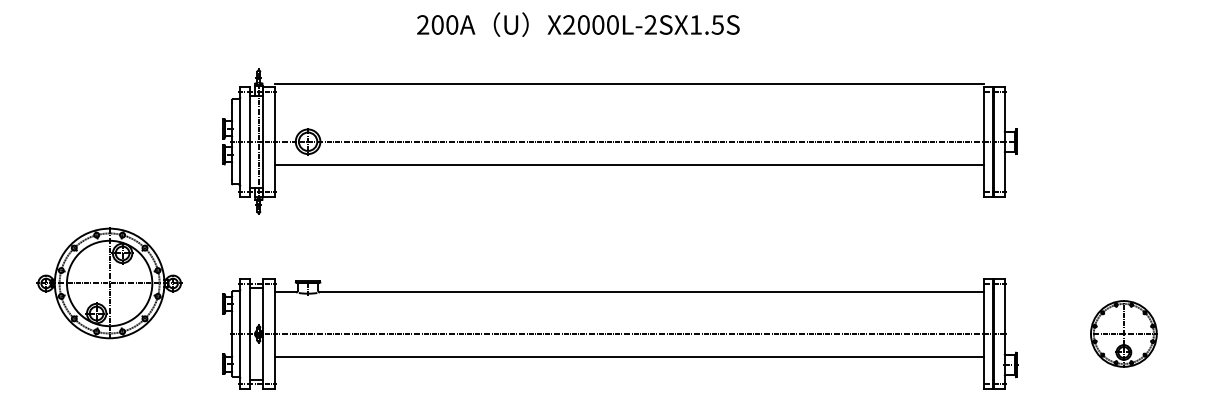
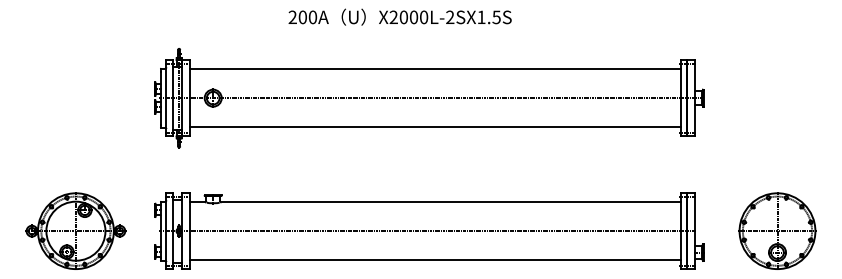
line: (629, 84) -> (435, 69), moved
line: (629, 163) -> (435, 126), moved
part: (109, 282) -> (75, 230), moved
part: (1123, 333) -> (777, 230), size x1.67
line: (629, 356) -> (435, 259), moved

